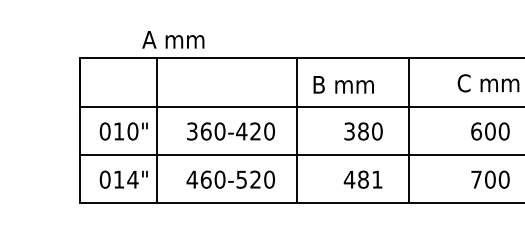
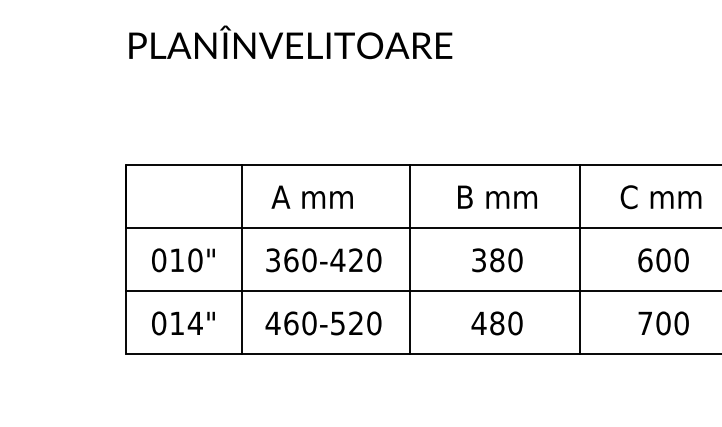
text: (172, 39) -> (311, 196), moved
text: (343, 84) -> (497, 196), moved
line: (157, 130) -> (241, 258), moved
line: (409, 130) -> (580, 258), moved
text: (377, 179) -> (515, 323), 481 -> 480

